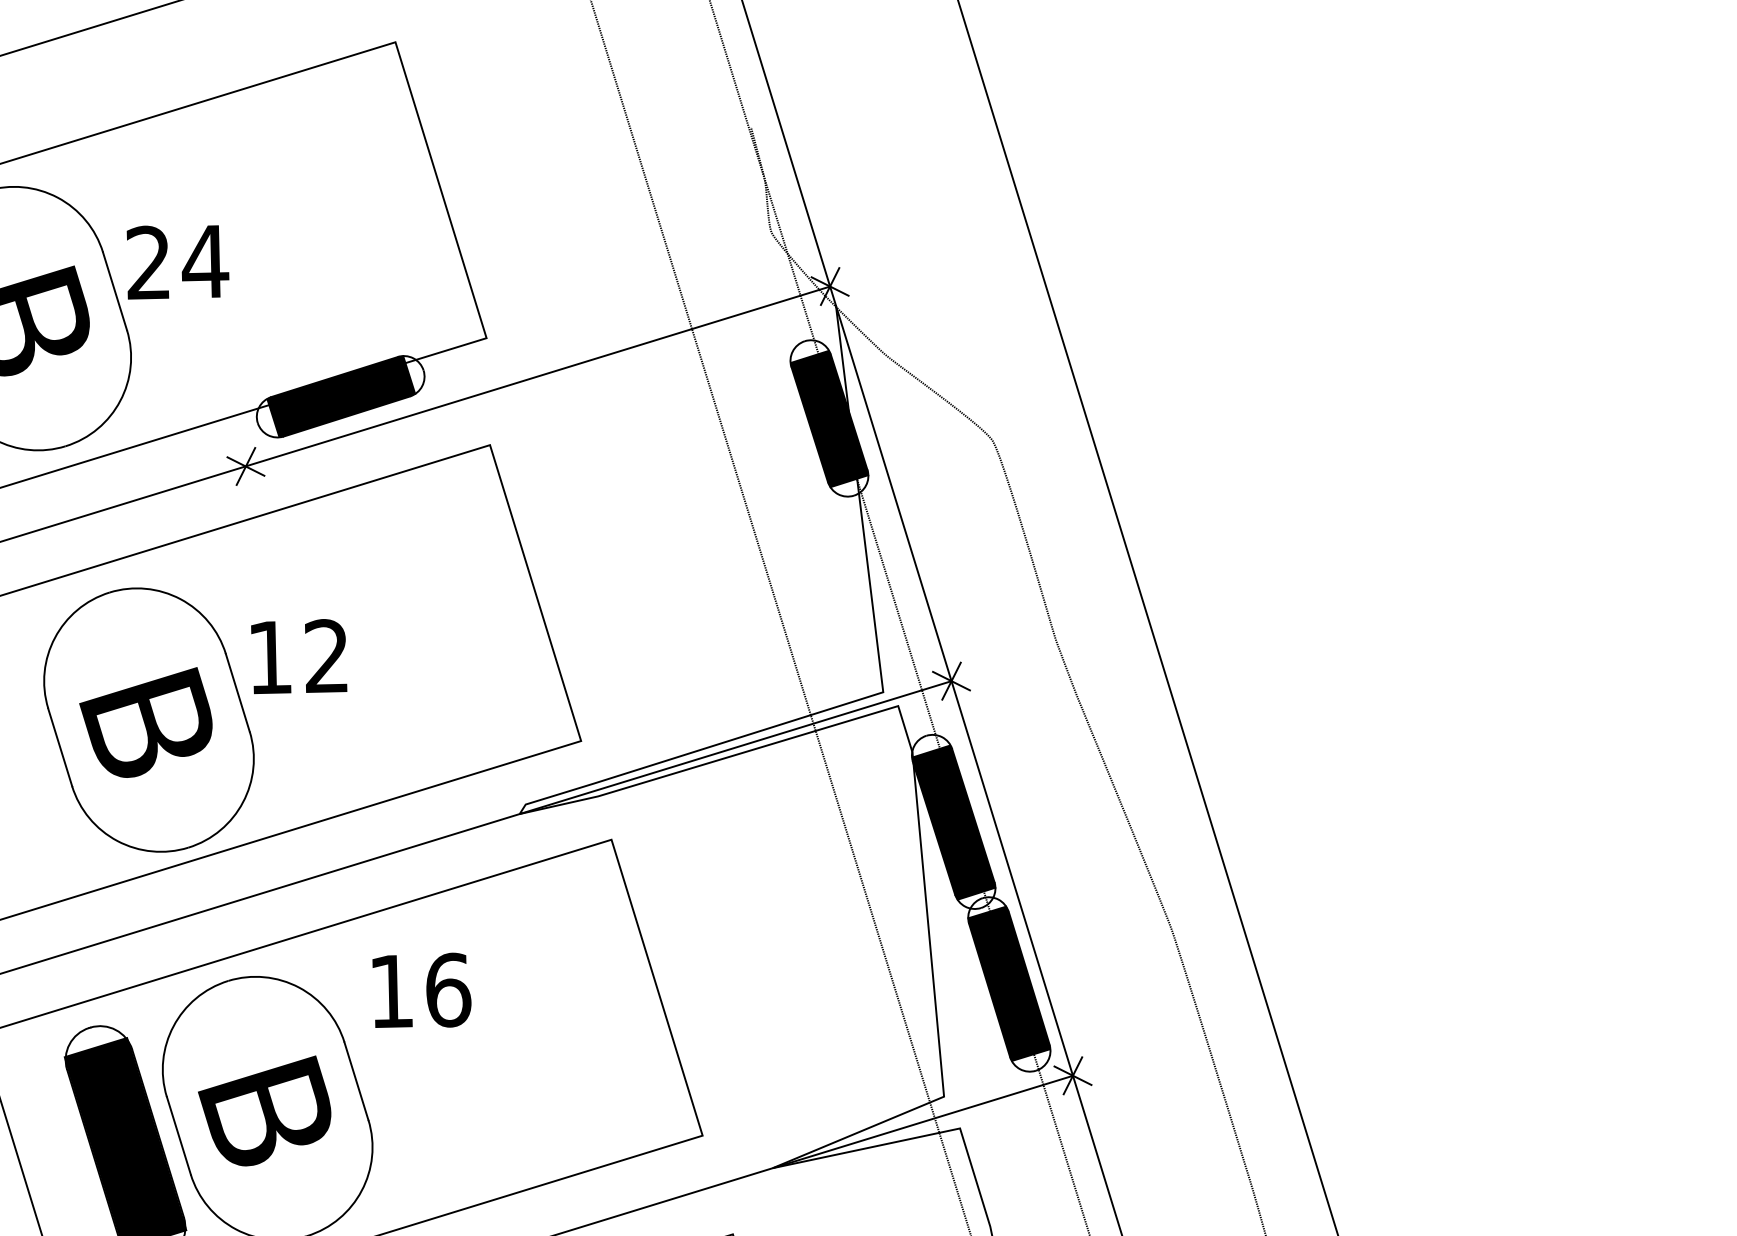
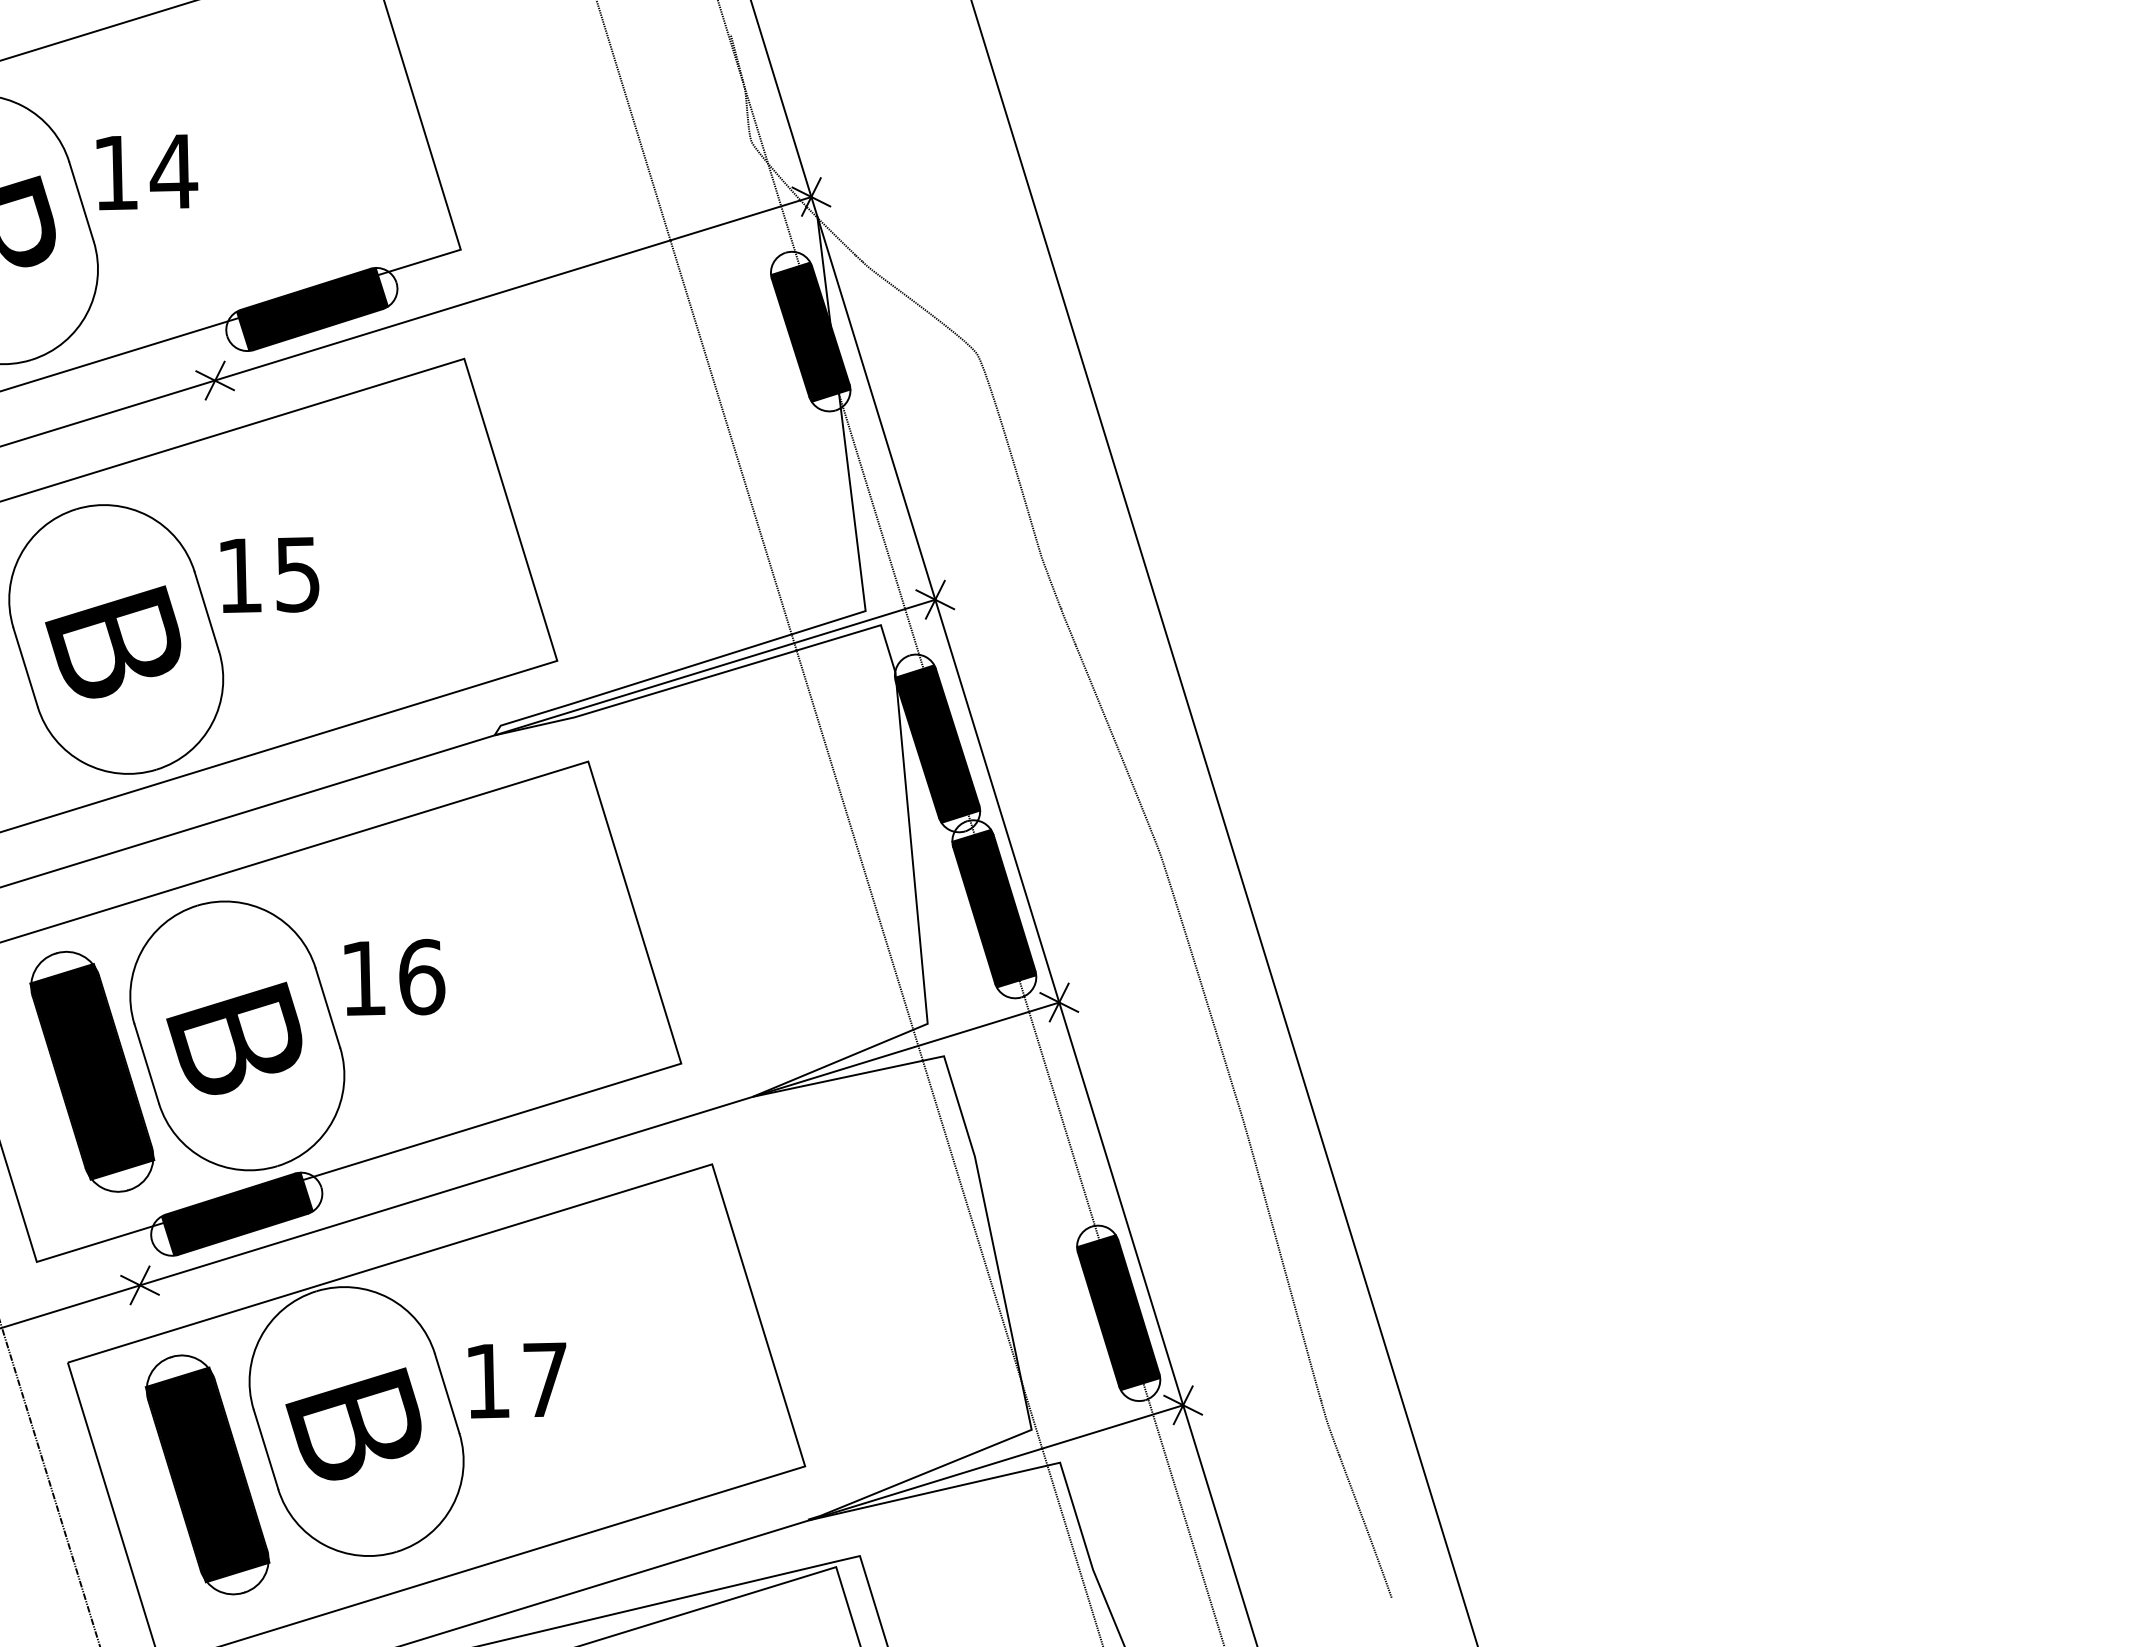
text: (148, 262) -> (115, 172), 24 -> 14
text: (326, 656) -> (297, 574), 12 -> 15
text: (421, 990) -> (394, 977), moved

